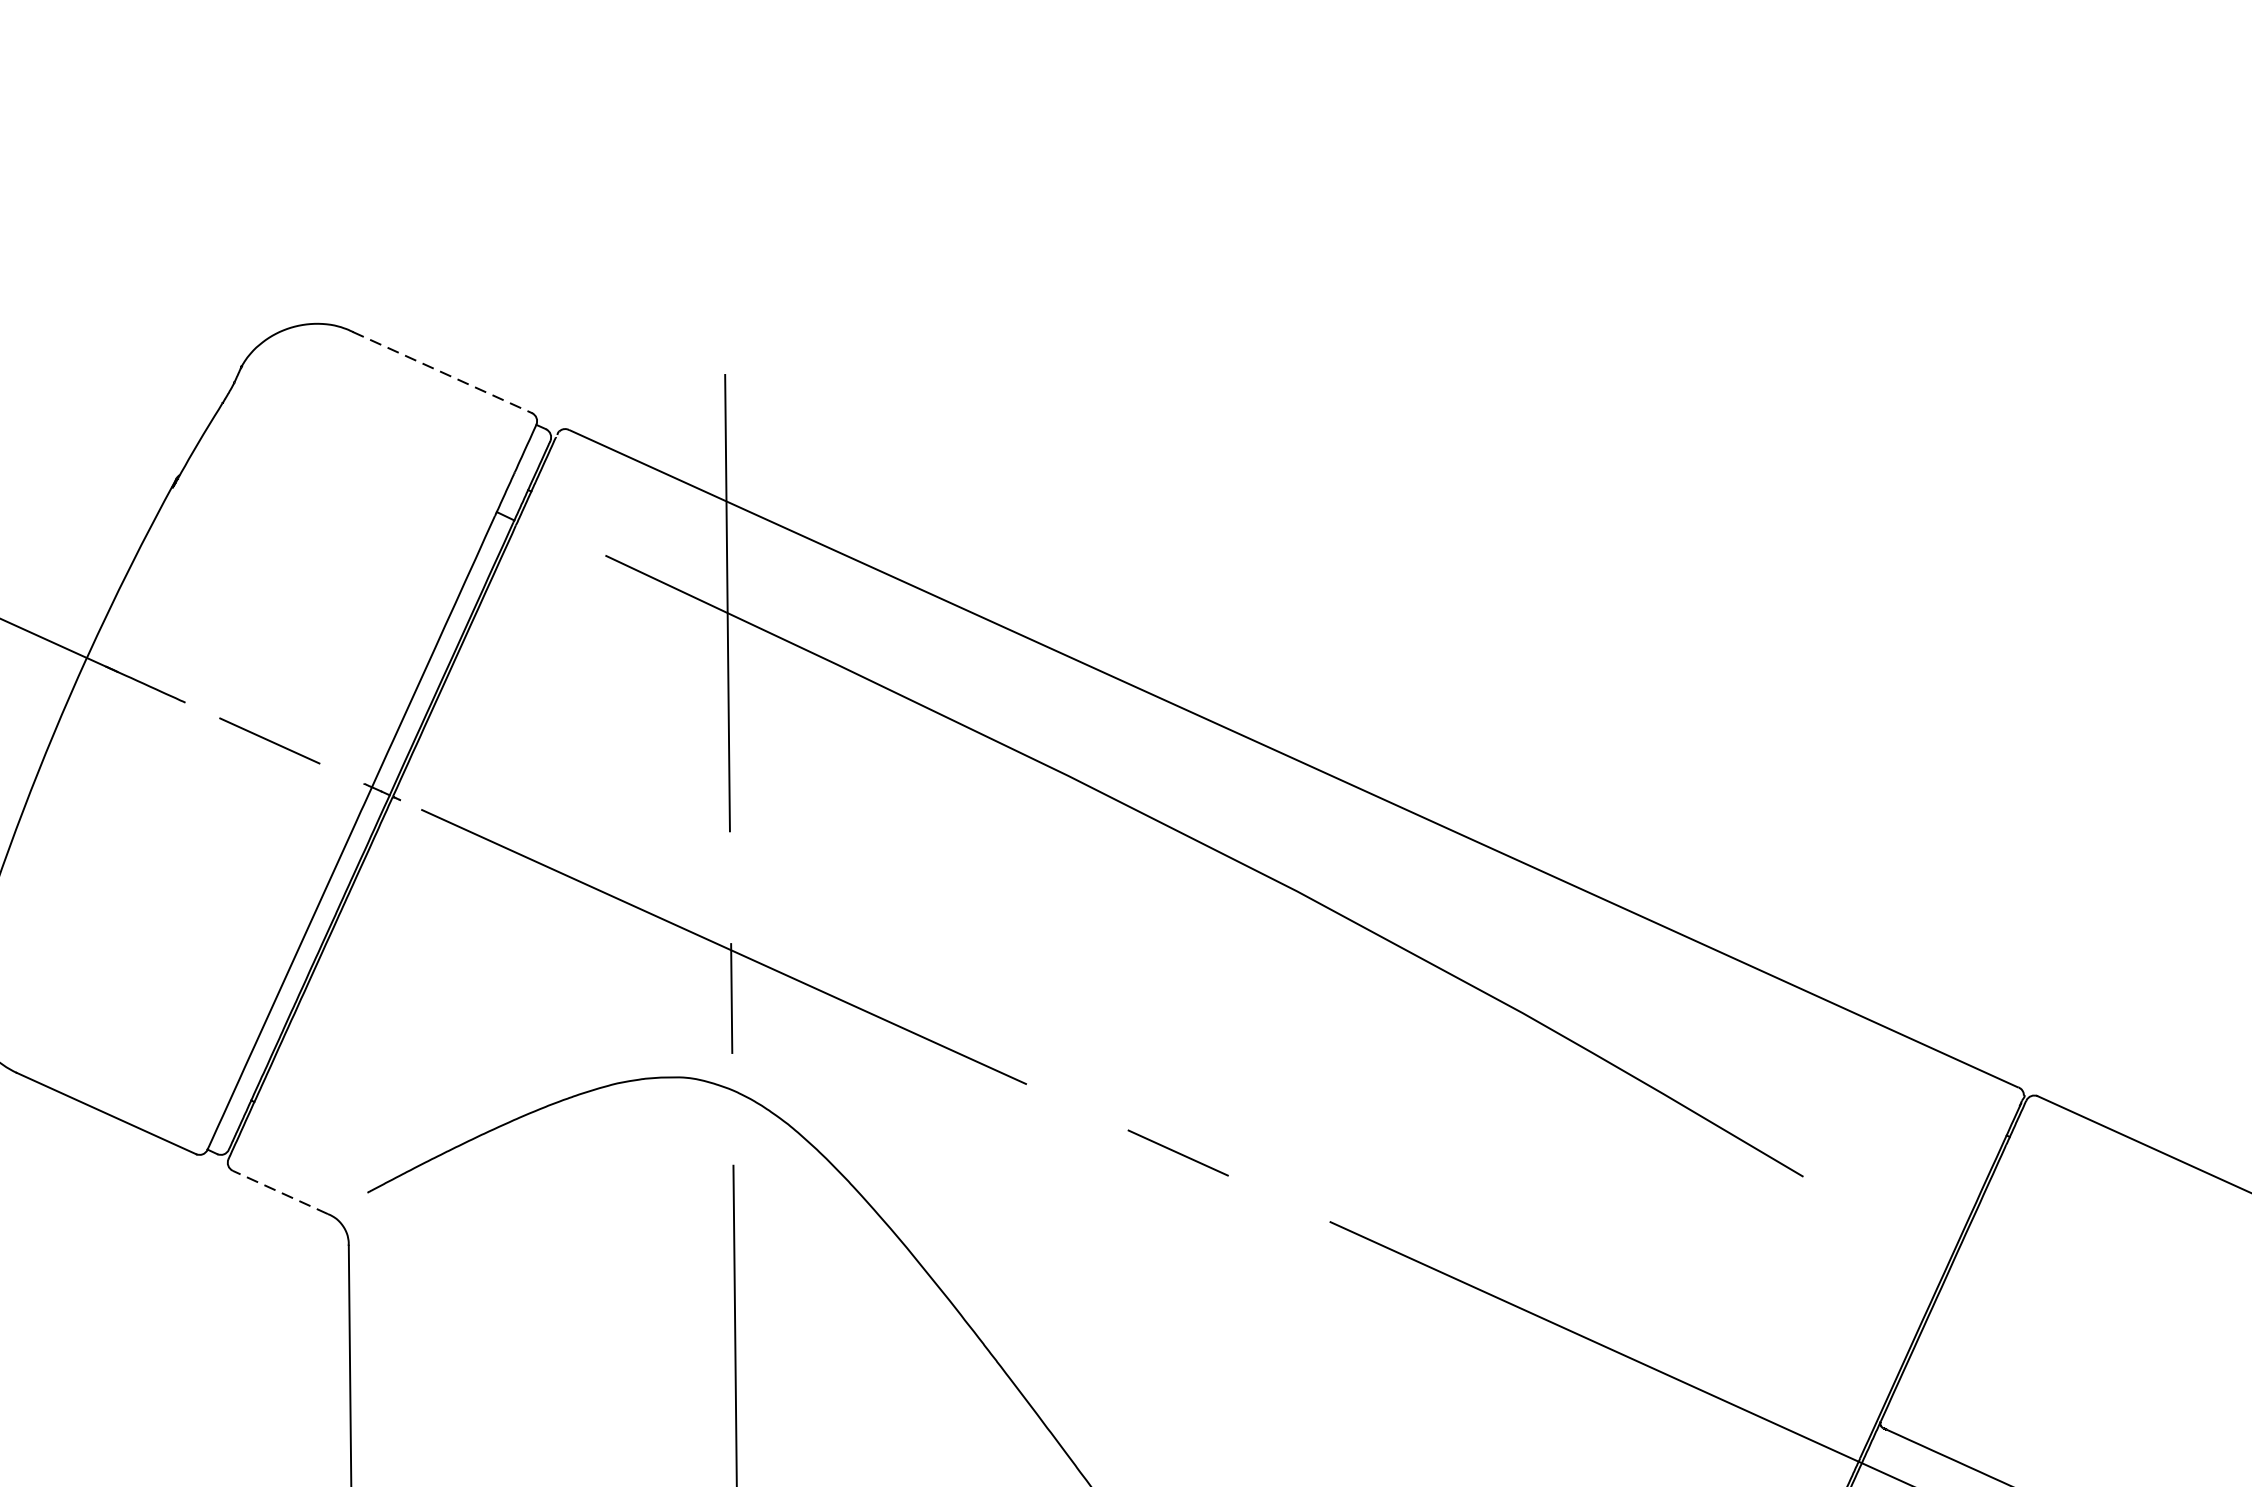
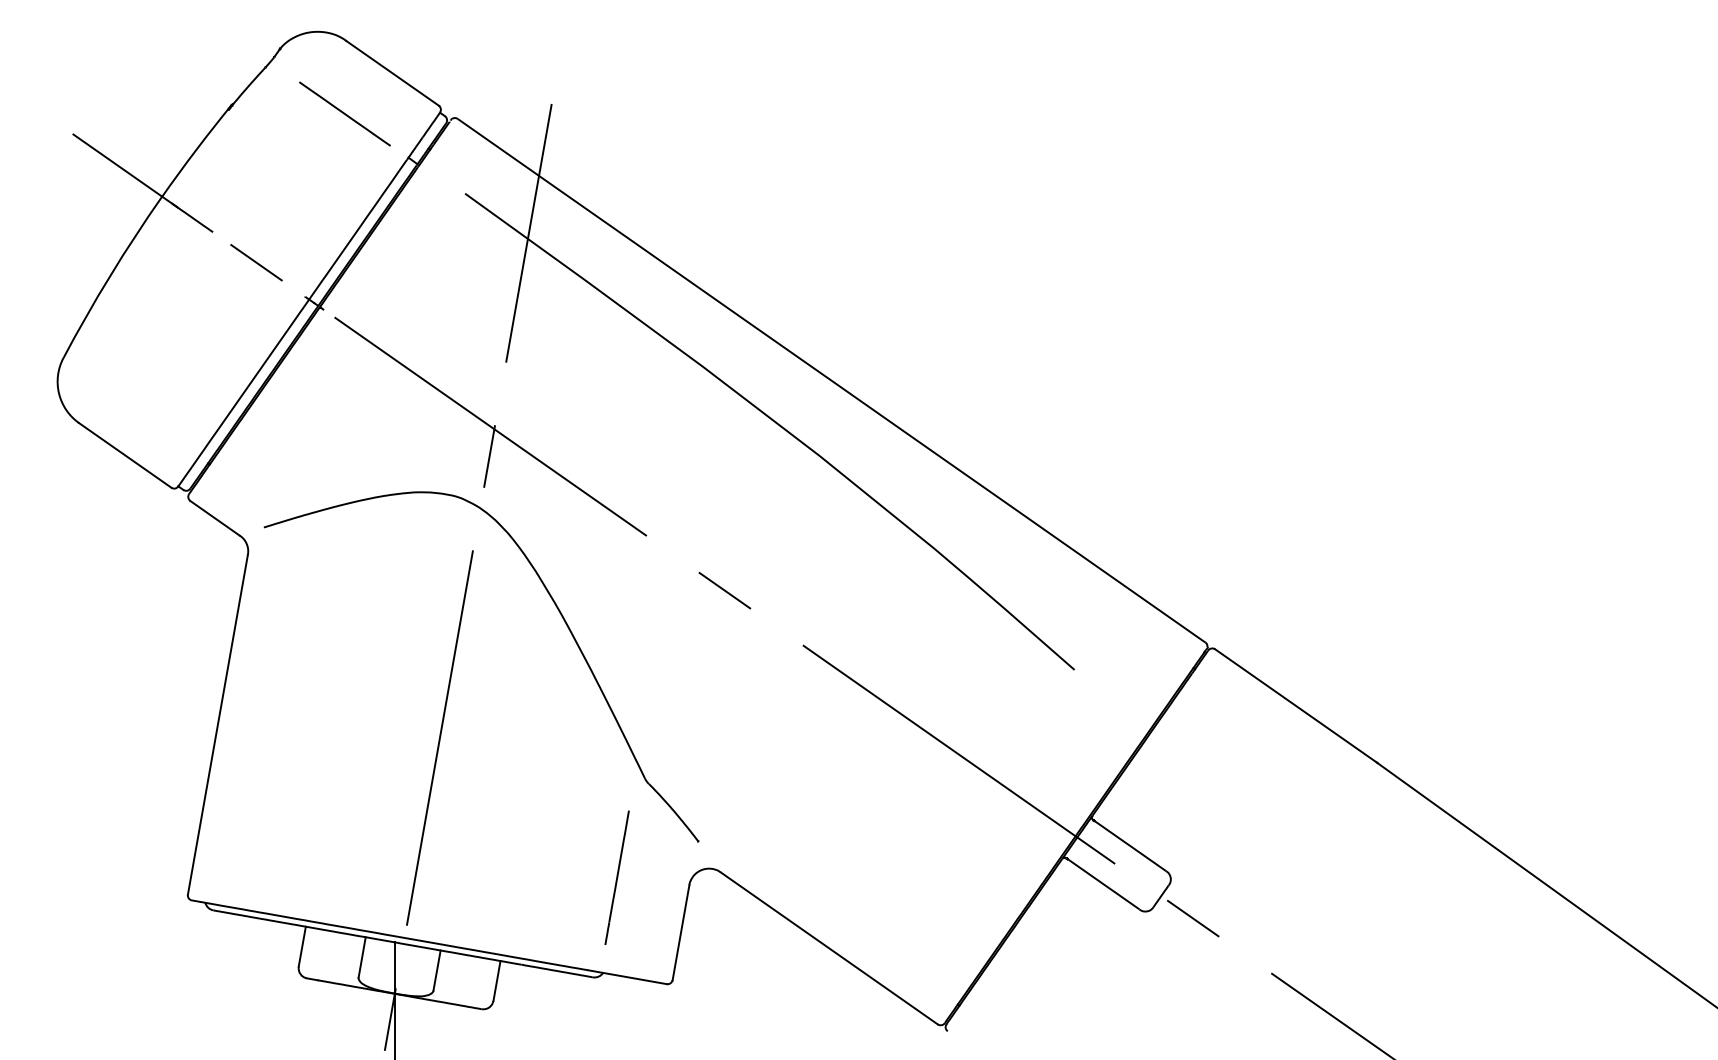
line: (442, 372) -> (392, 73), dashed -> solid
line: (372, 456) -> (344, 113), added
line: (279, 1193) -> (214, 518), dashed -> solid

